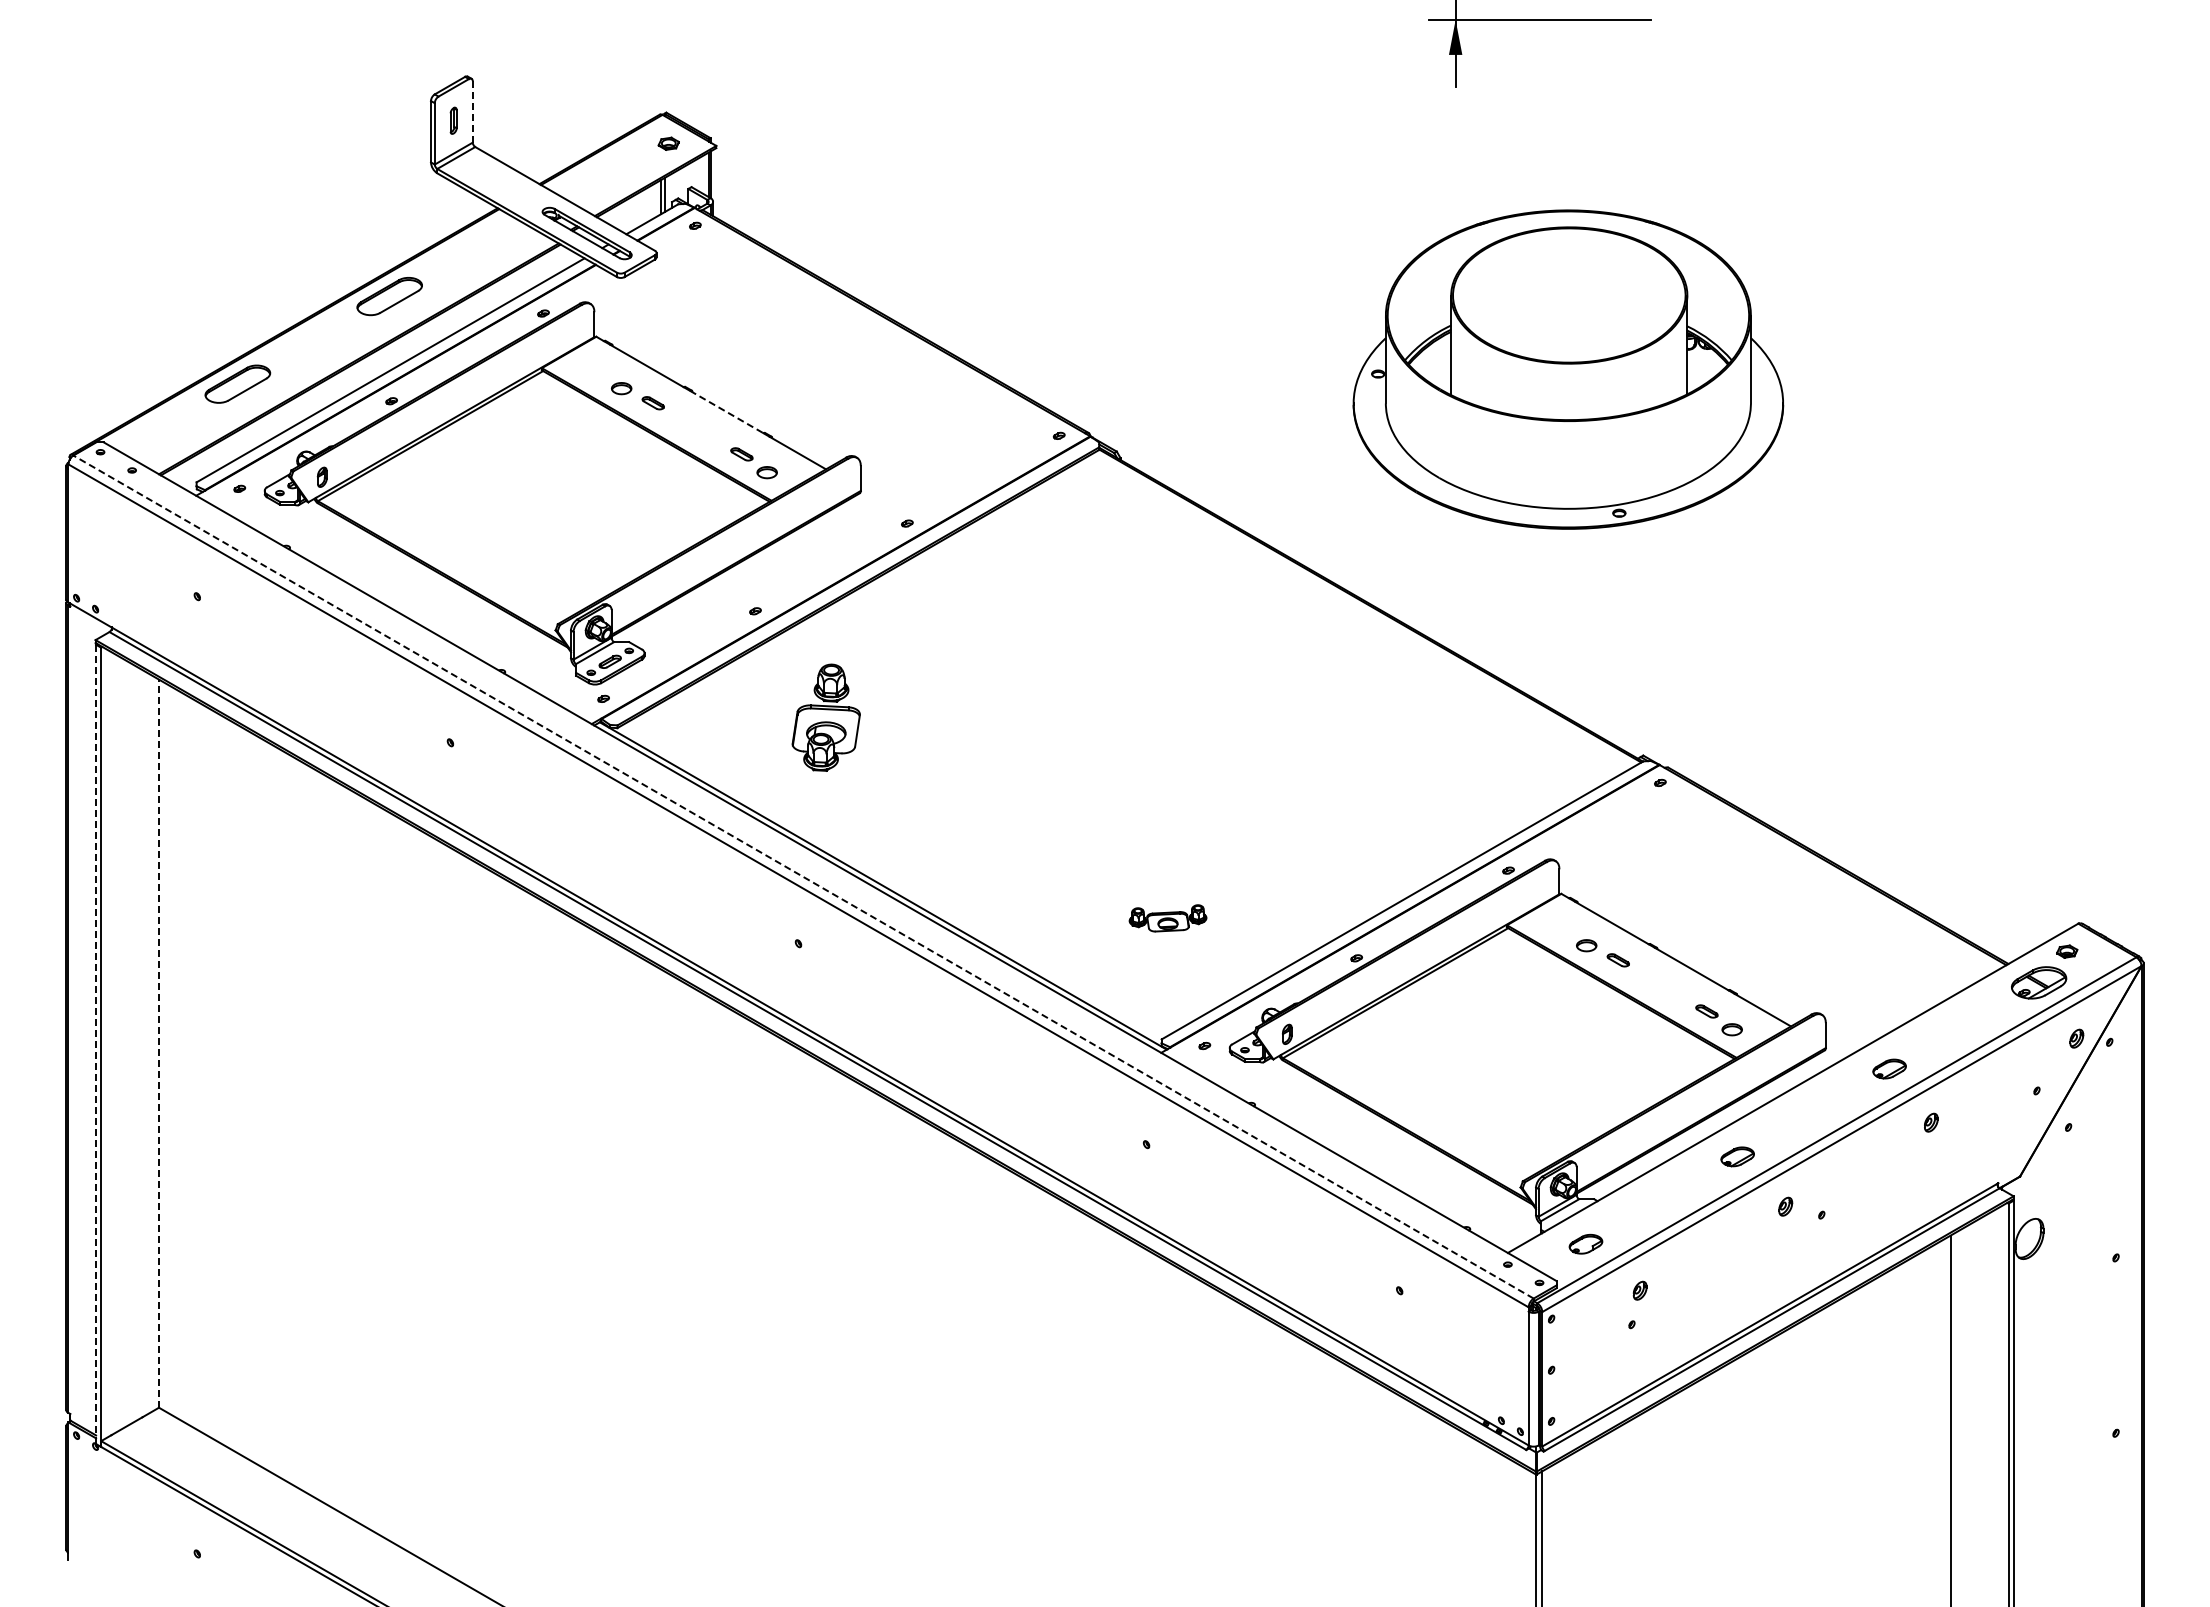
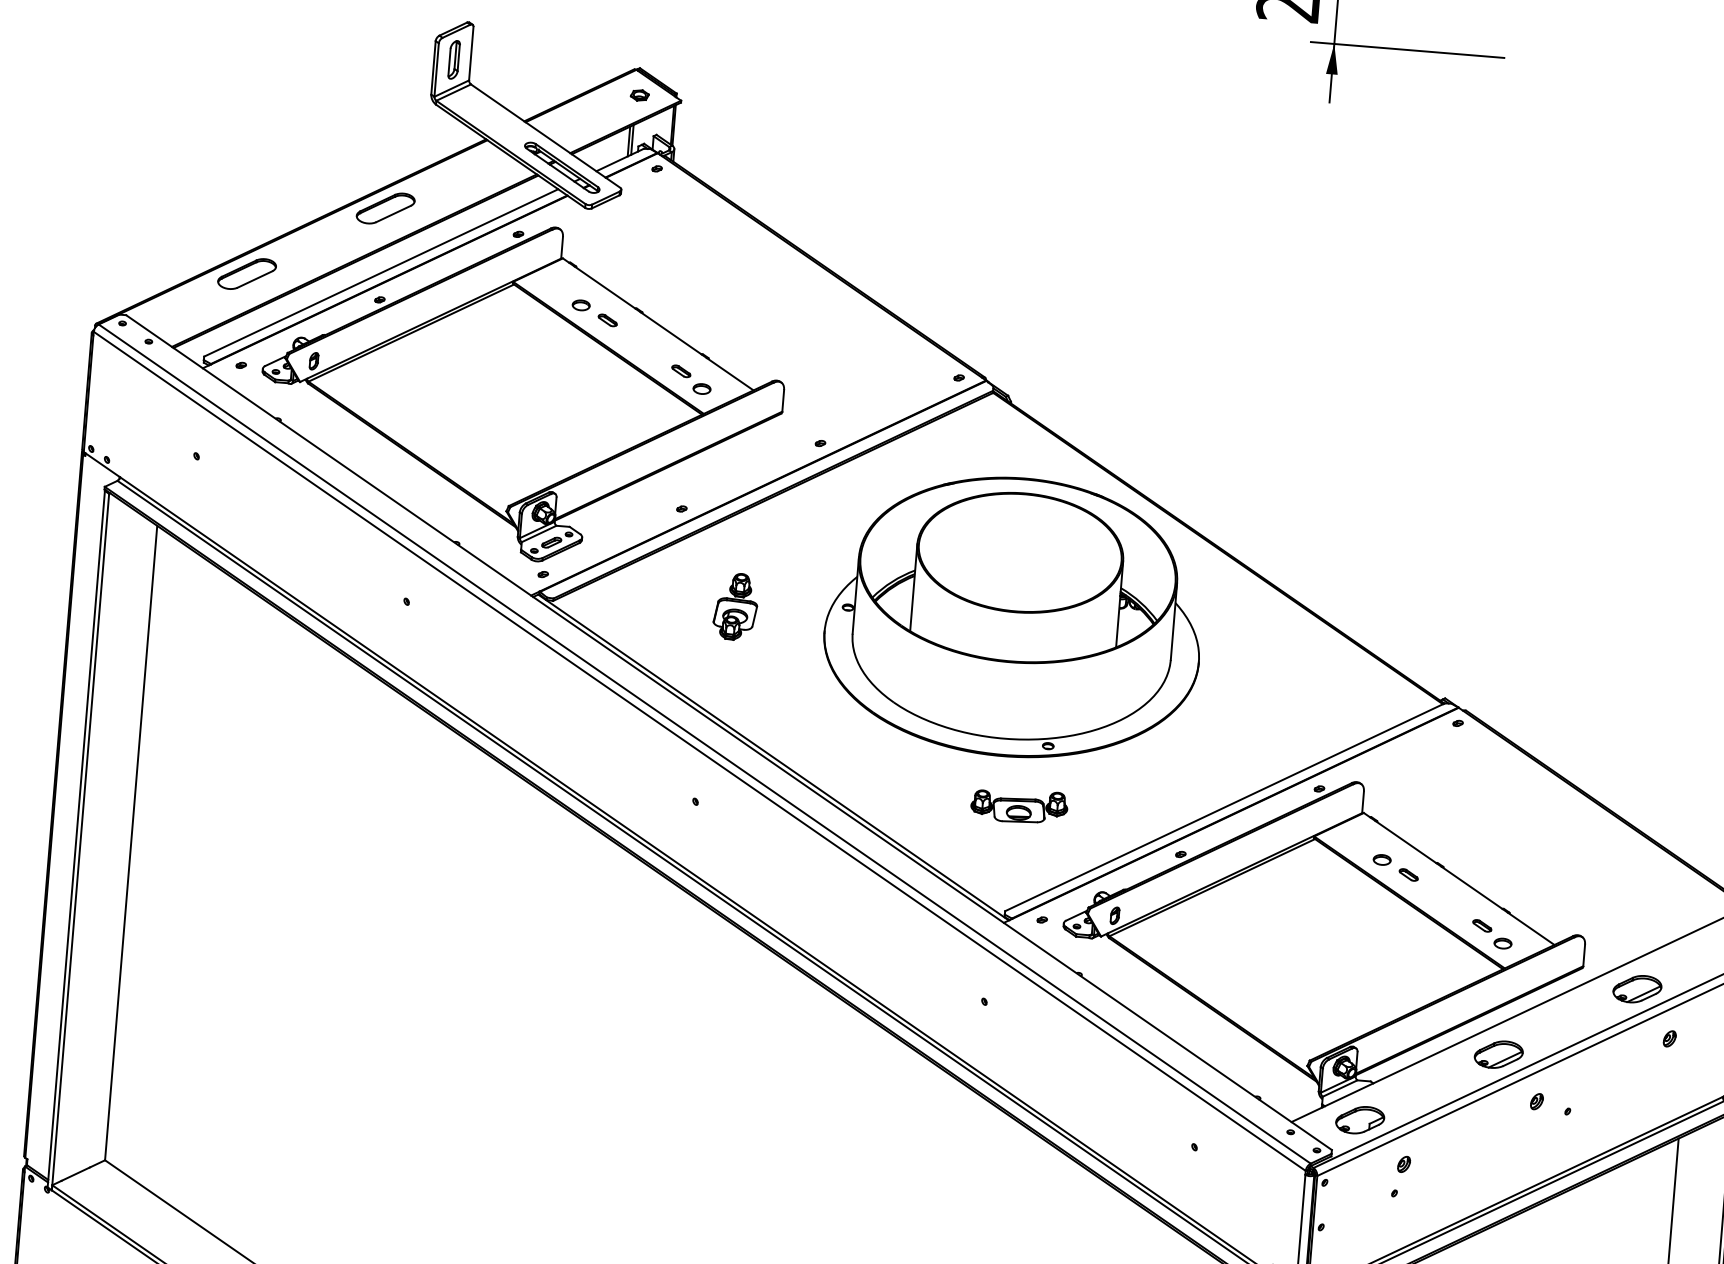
line: (472, 111) -> (471, 53), dashed -> solid
part: (453, 120) -> (453, 59), size x1.67
part: (1568, 369) -> (1014, 617), moved
line: (727, 412) -> (671, 333), dashed -> solid
part: (826, 717) -> (736, 606), size x0.71
line: (803, 876) -> (704, 743), dashed -> solid
part: (1167, 918) -> (1018, 806), size x1.43
line: (159, 1043) -> (131, 842), dashed -> solid
line: (96, 1044) -> (76, 839), dashed -> solid
part: (1889, 1068) -> (1637, 988), size x1.67
part: (1737, 1156) -> (1498, 1054), size x1.67
part: (1585, 1243) -> (1359, 1119), size x1.67

